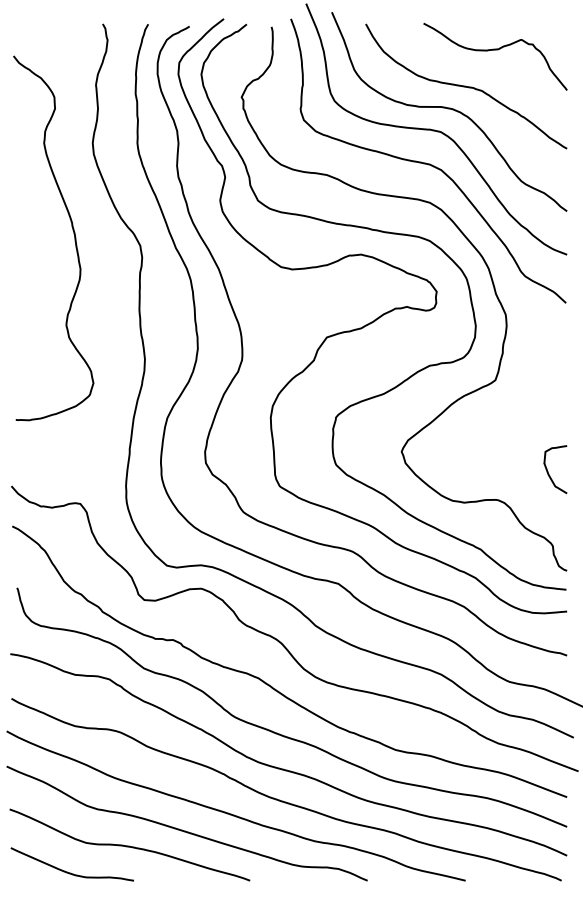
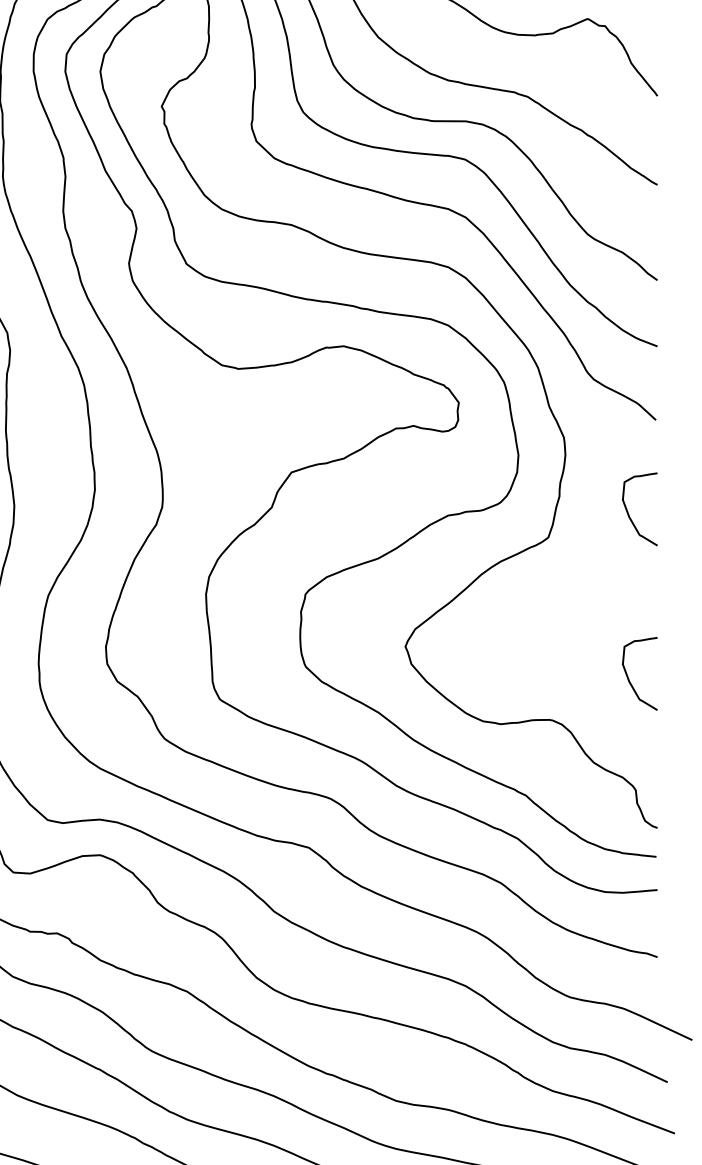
curve: (549, 365) -> (630, 515), added

